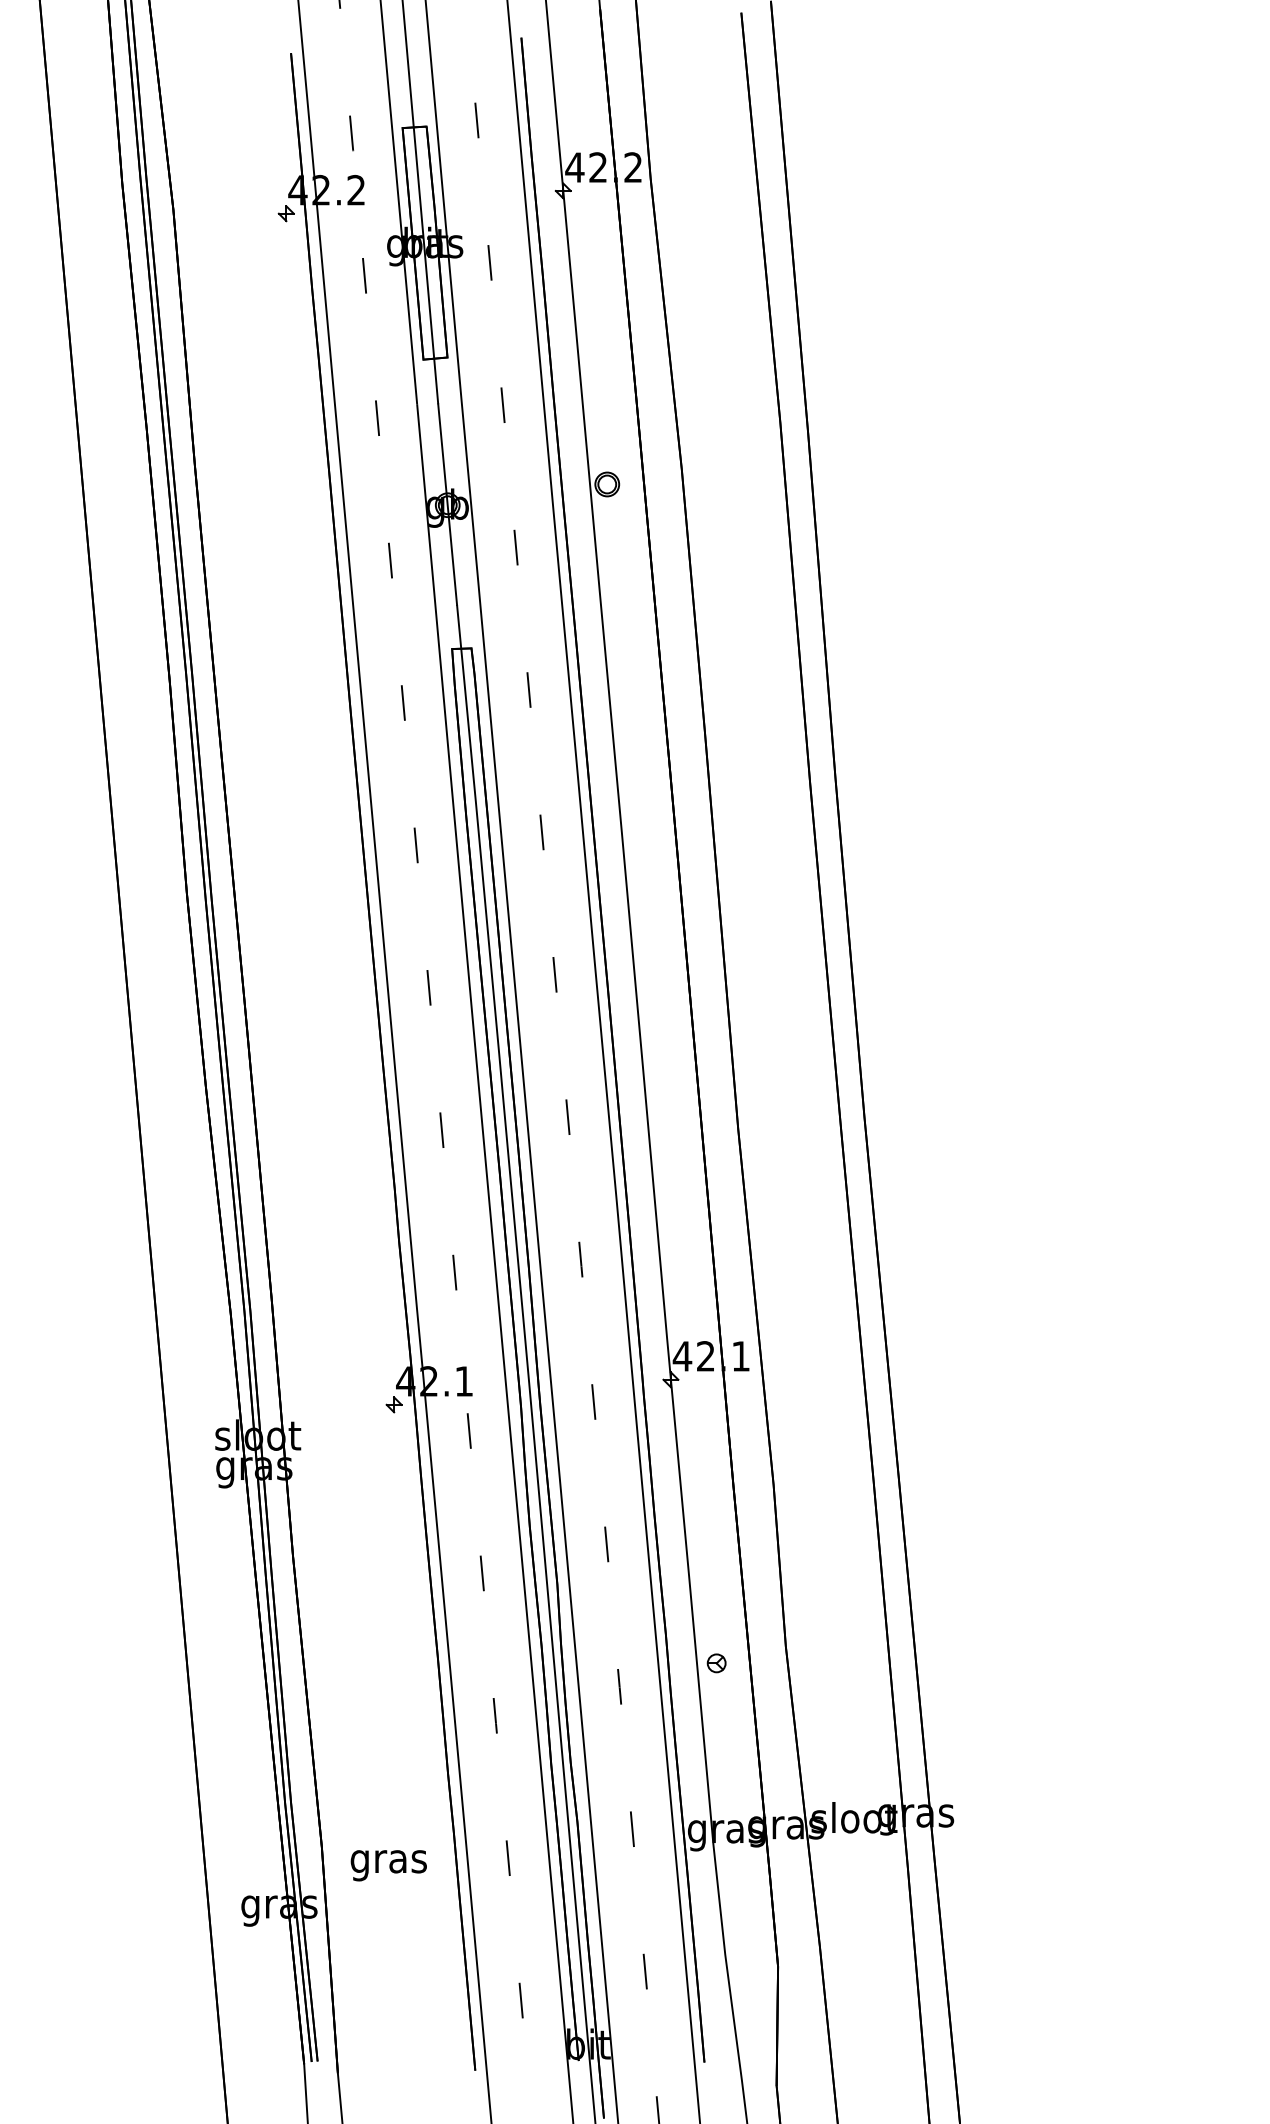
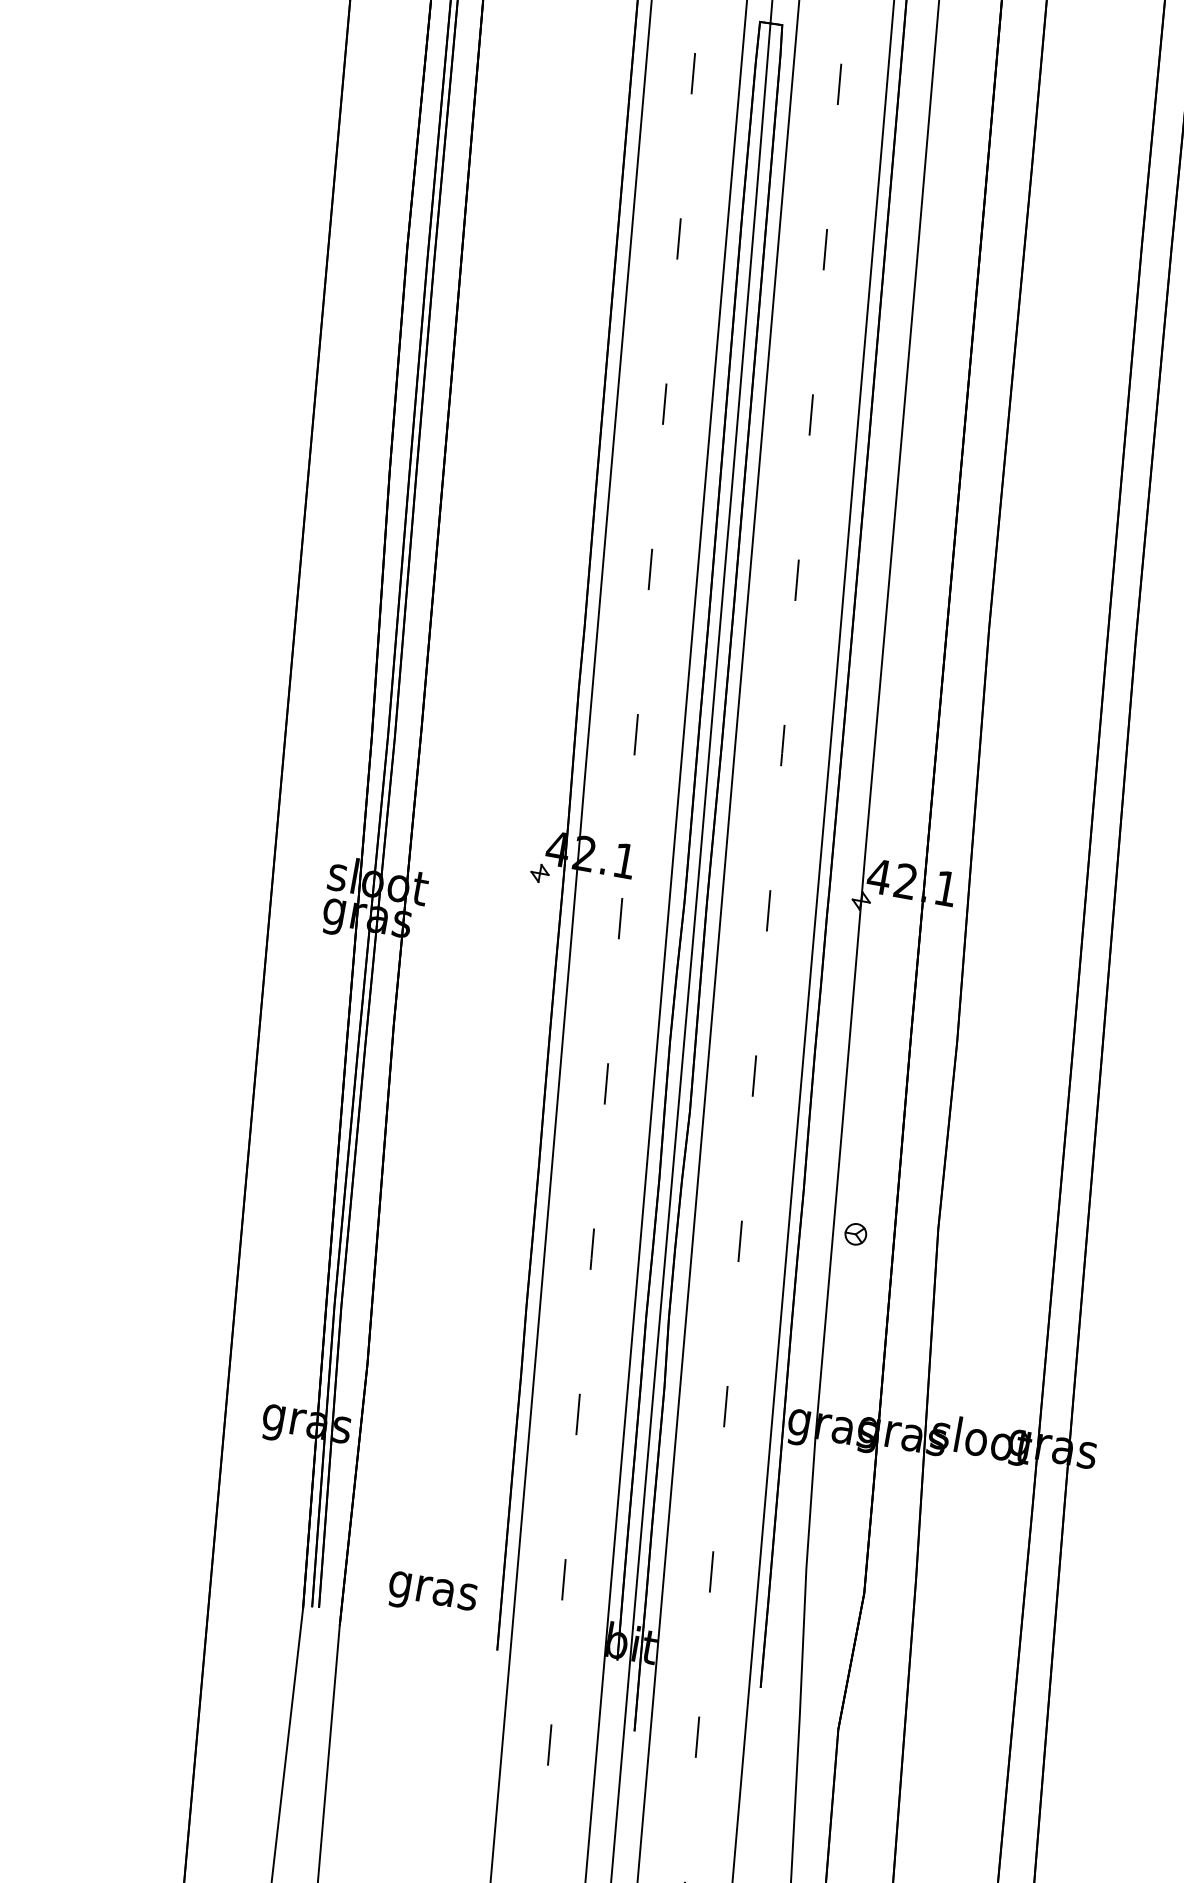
text: (388, 1865) -> (431, 1595), moved

